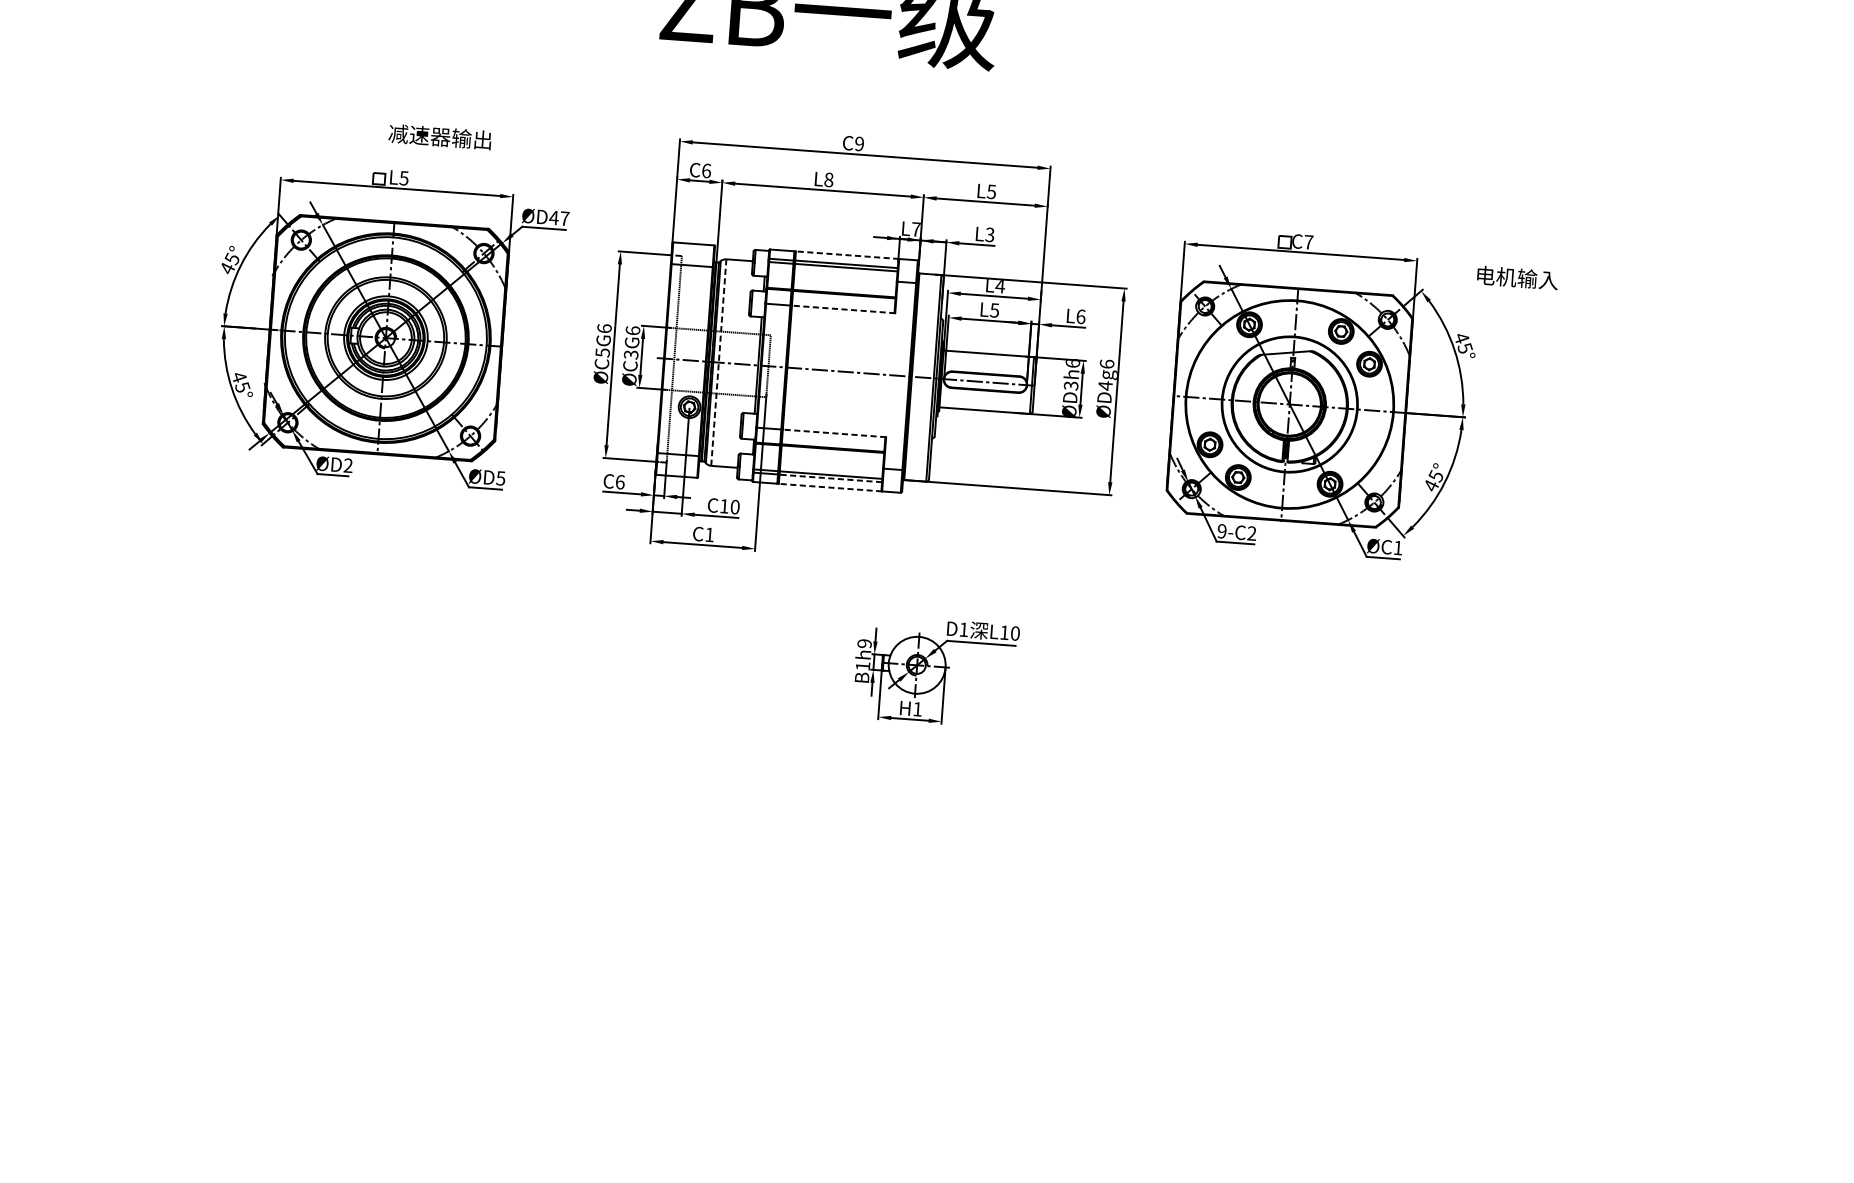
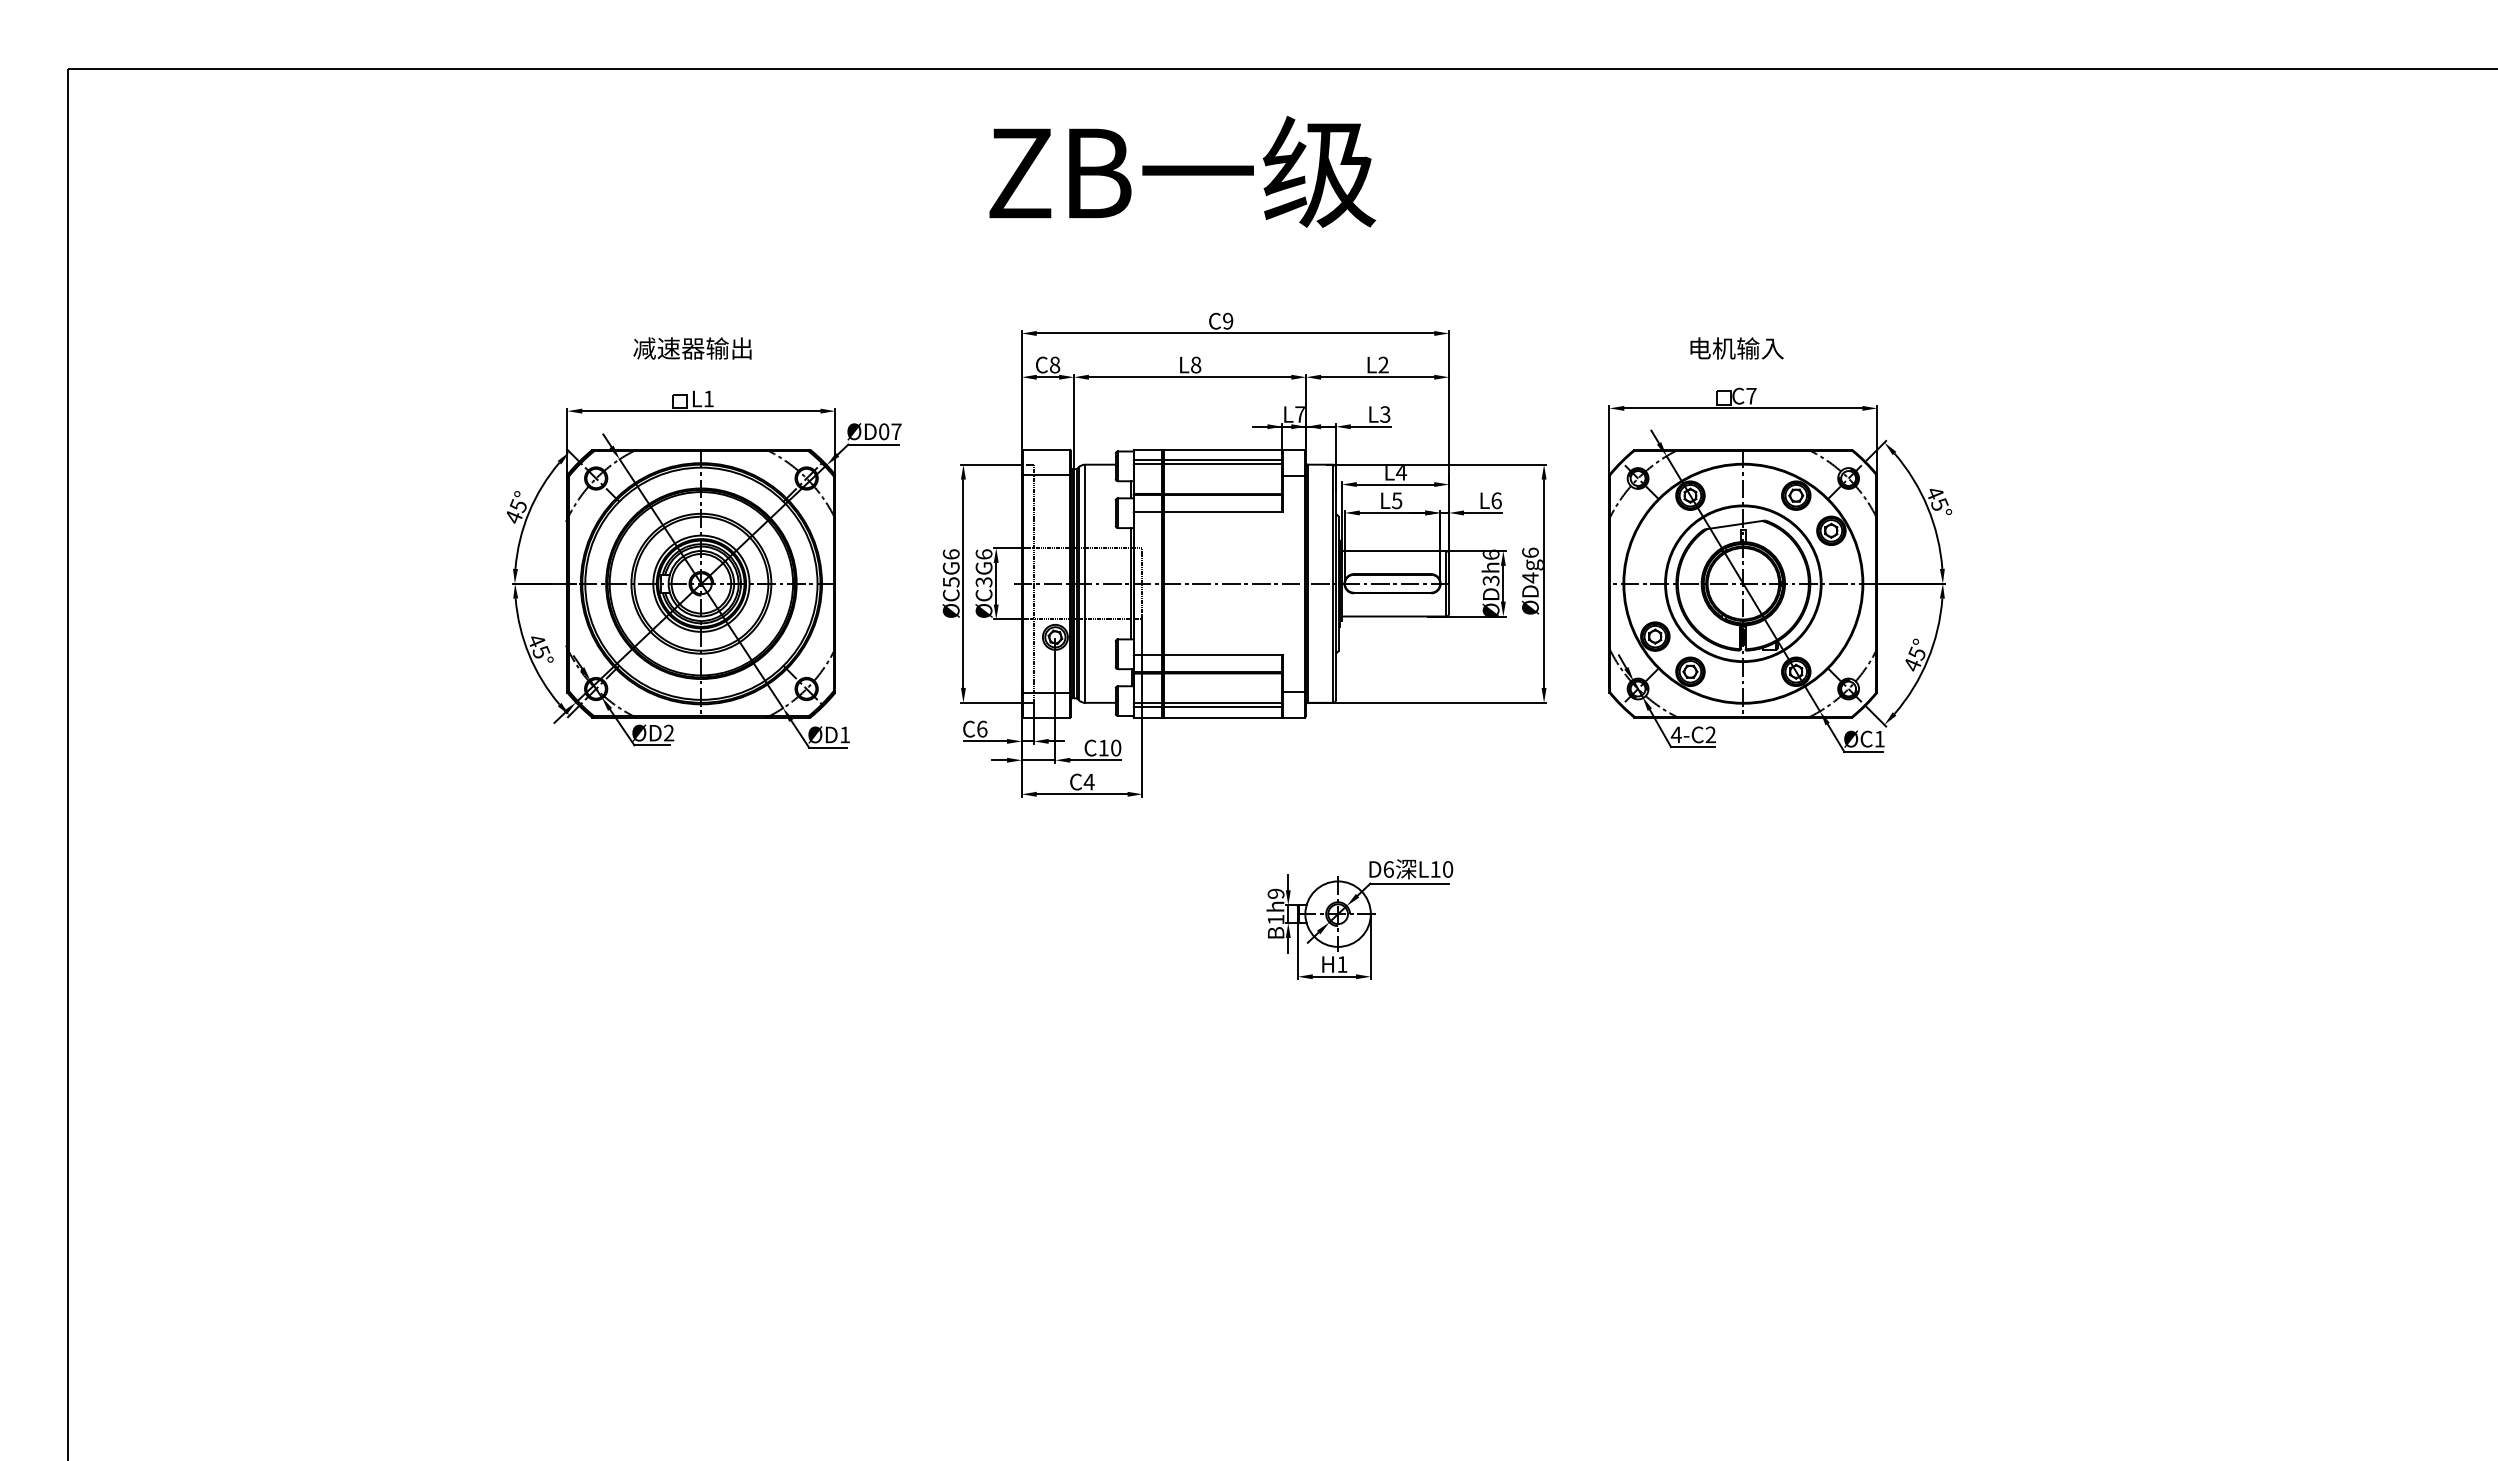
text: (440, 136) -> (692, 348), moved
text: (707, 170) -> (1055, 364), C6 -> C8
text: (403, 177) -> (708, 398), L5 -> L1
text: (991, 191) -> (1383, 364), L5 -> L2
text: (553, 217) -> (883, 431), D47 -> D07
line: (847, 254) -> (1223, 449), dashed -> solid
text: (1517, 277) -> (1736, 348), moved
line: (843, 309) -> (1223, 512), dashed -> solid
line: (719, 363) -> (1085, 584), dashed -> solid
line: (834, 433) -> (1223, 655), dashed -> solid
text: (500, 478) -> (844, 734), D5 -> D1
line: (830, 478) -> (1222, 707), dashed -> solid
line: (830, 487) -> (1223, 717), dashed -> solid
text: (1221, 530) -> (1675, 734), 9-C2 -> 4-C2
text: (709, 535) -> (1088, 782), C1 -> C4
text: (963, 629) -> (1388, 869), D1 -> D6

